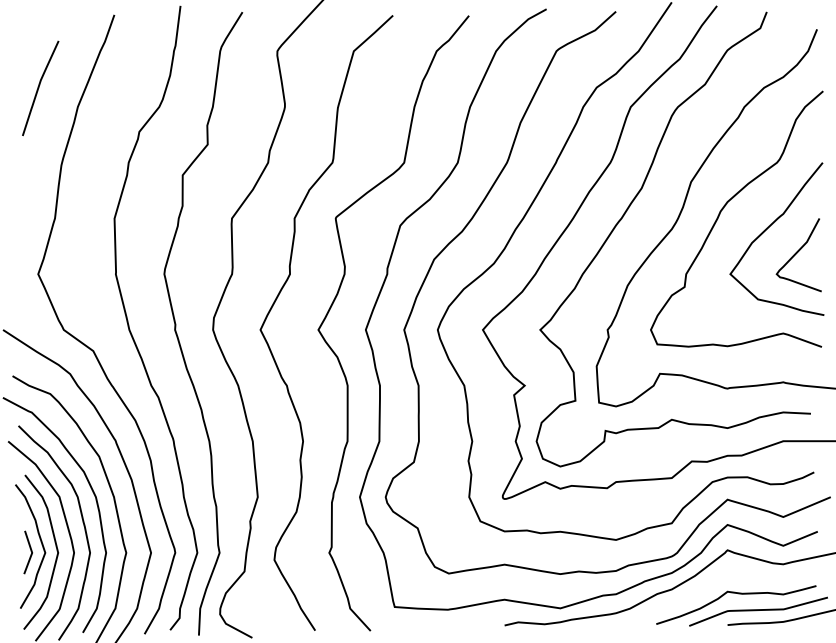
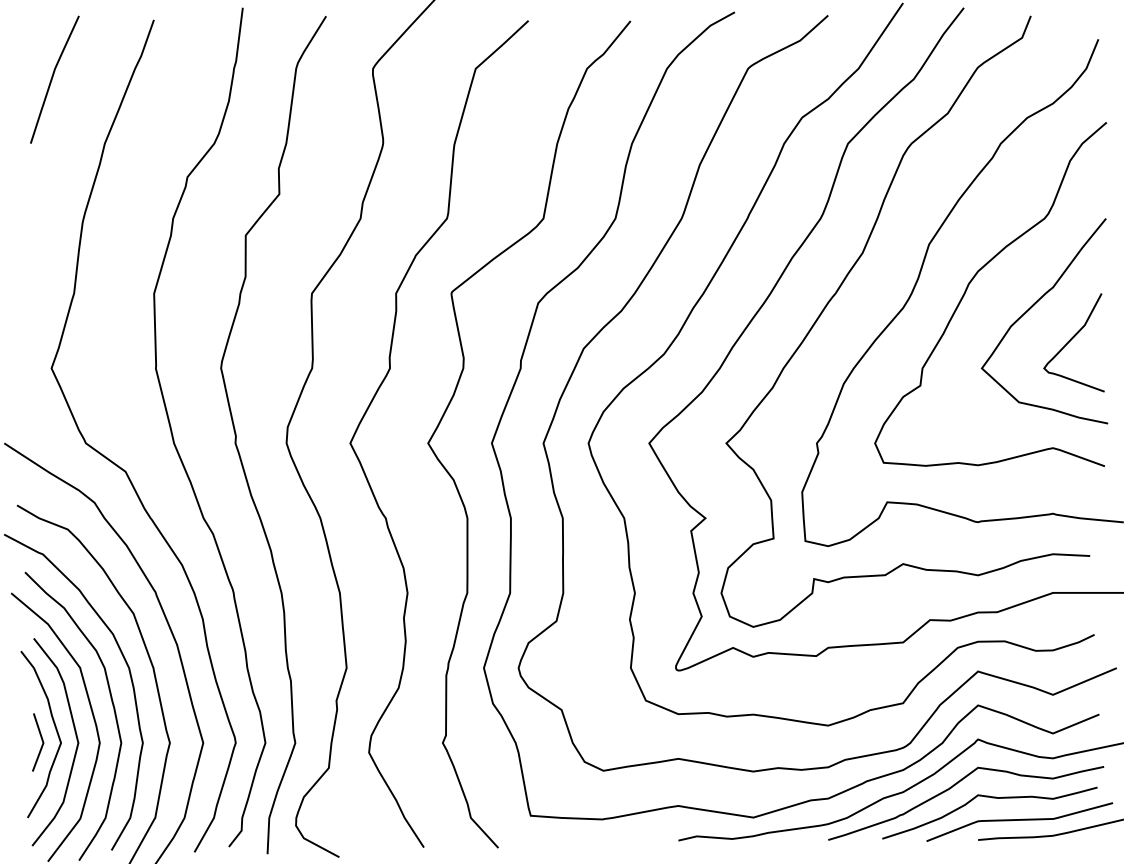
curve: (39, 88) -> (53, 79), moved
curve: (711, 584) -> (956, 785), added

